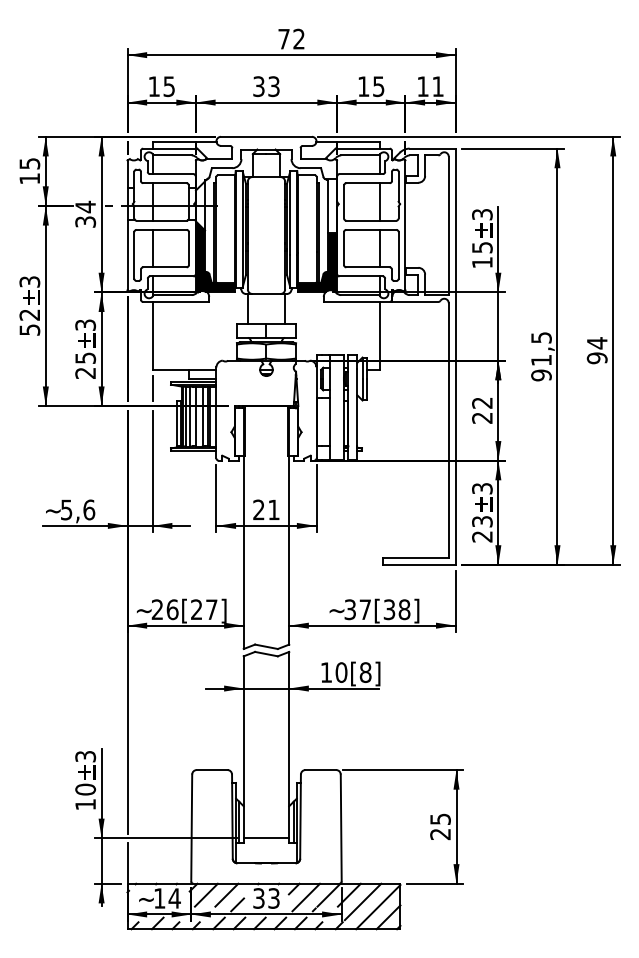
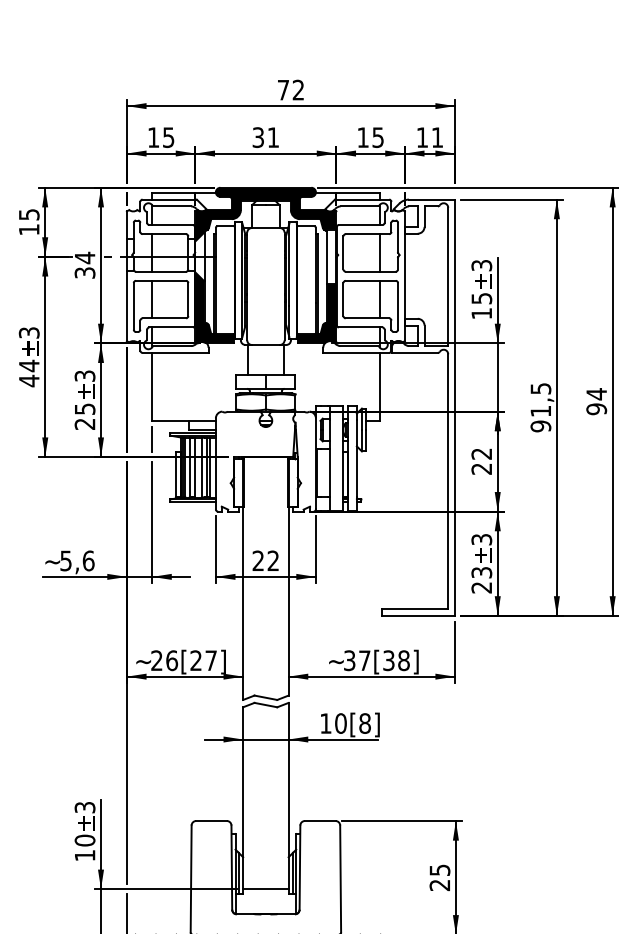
text: (273, 86) -> (272, 137), 33 -> 31
fill: (266, 163) -> (265, 214), added
text: (29, 322) -> (28, 373), 52 -> 44
text: (273, 509) -> (272, 560), 21 -> 22

